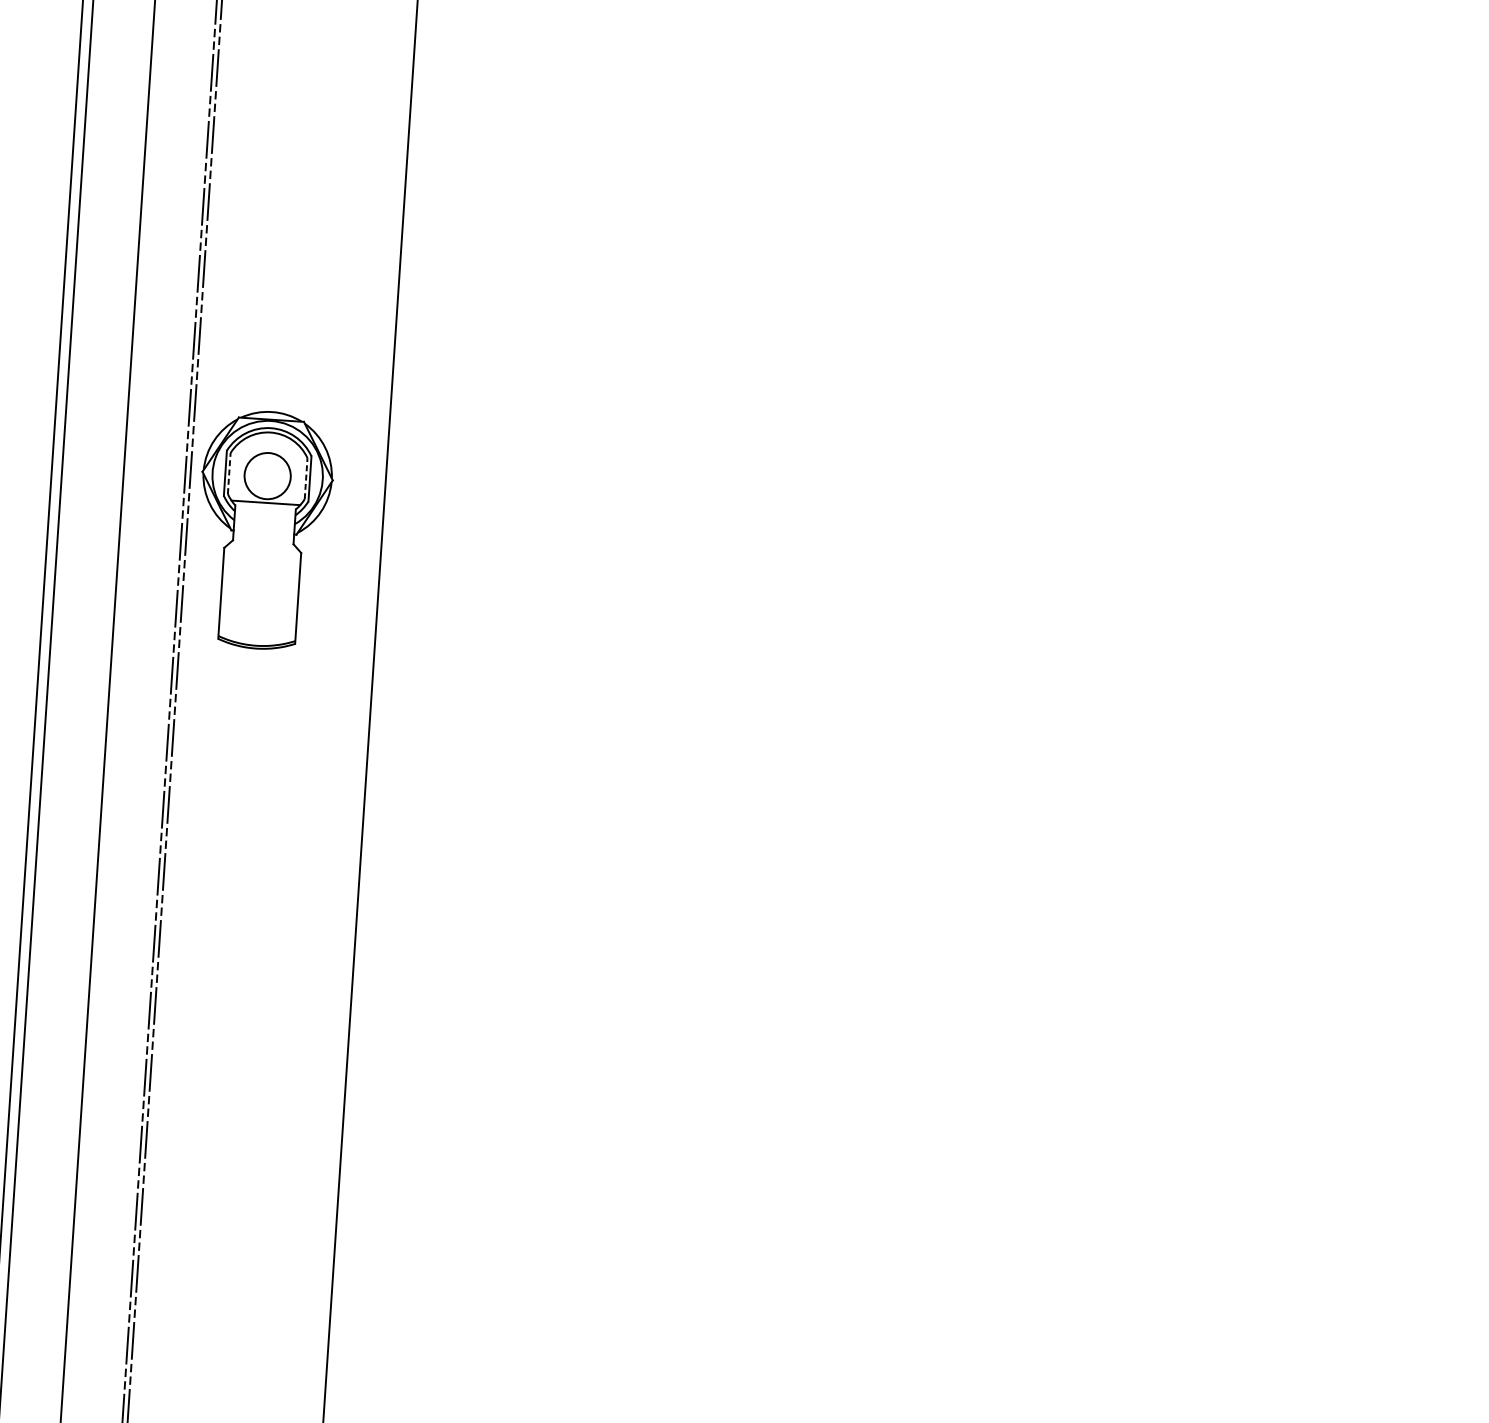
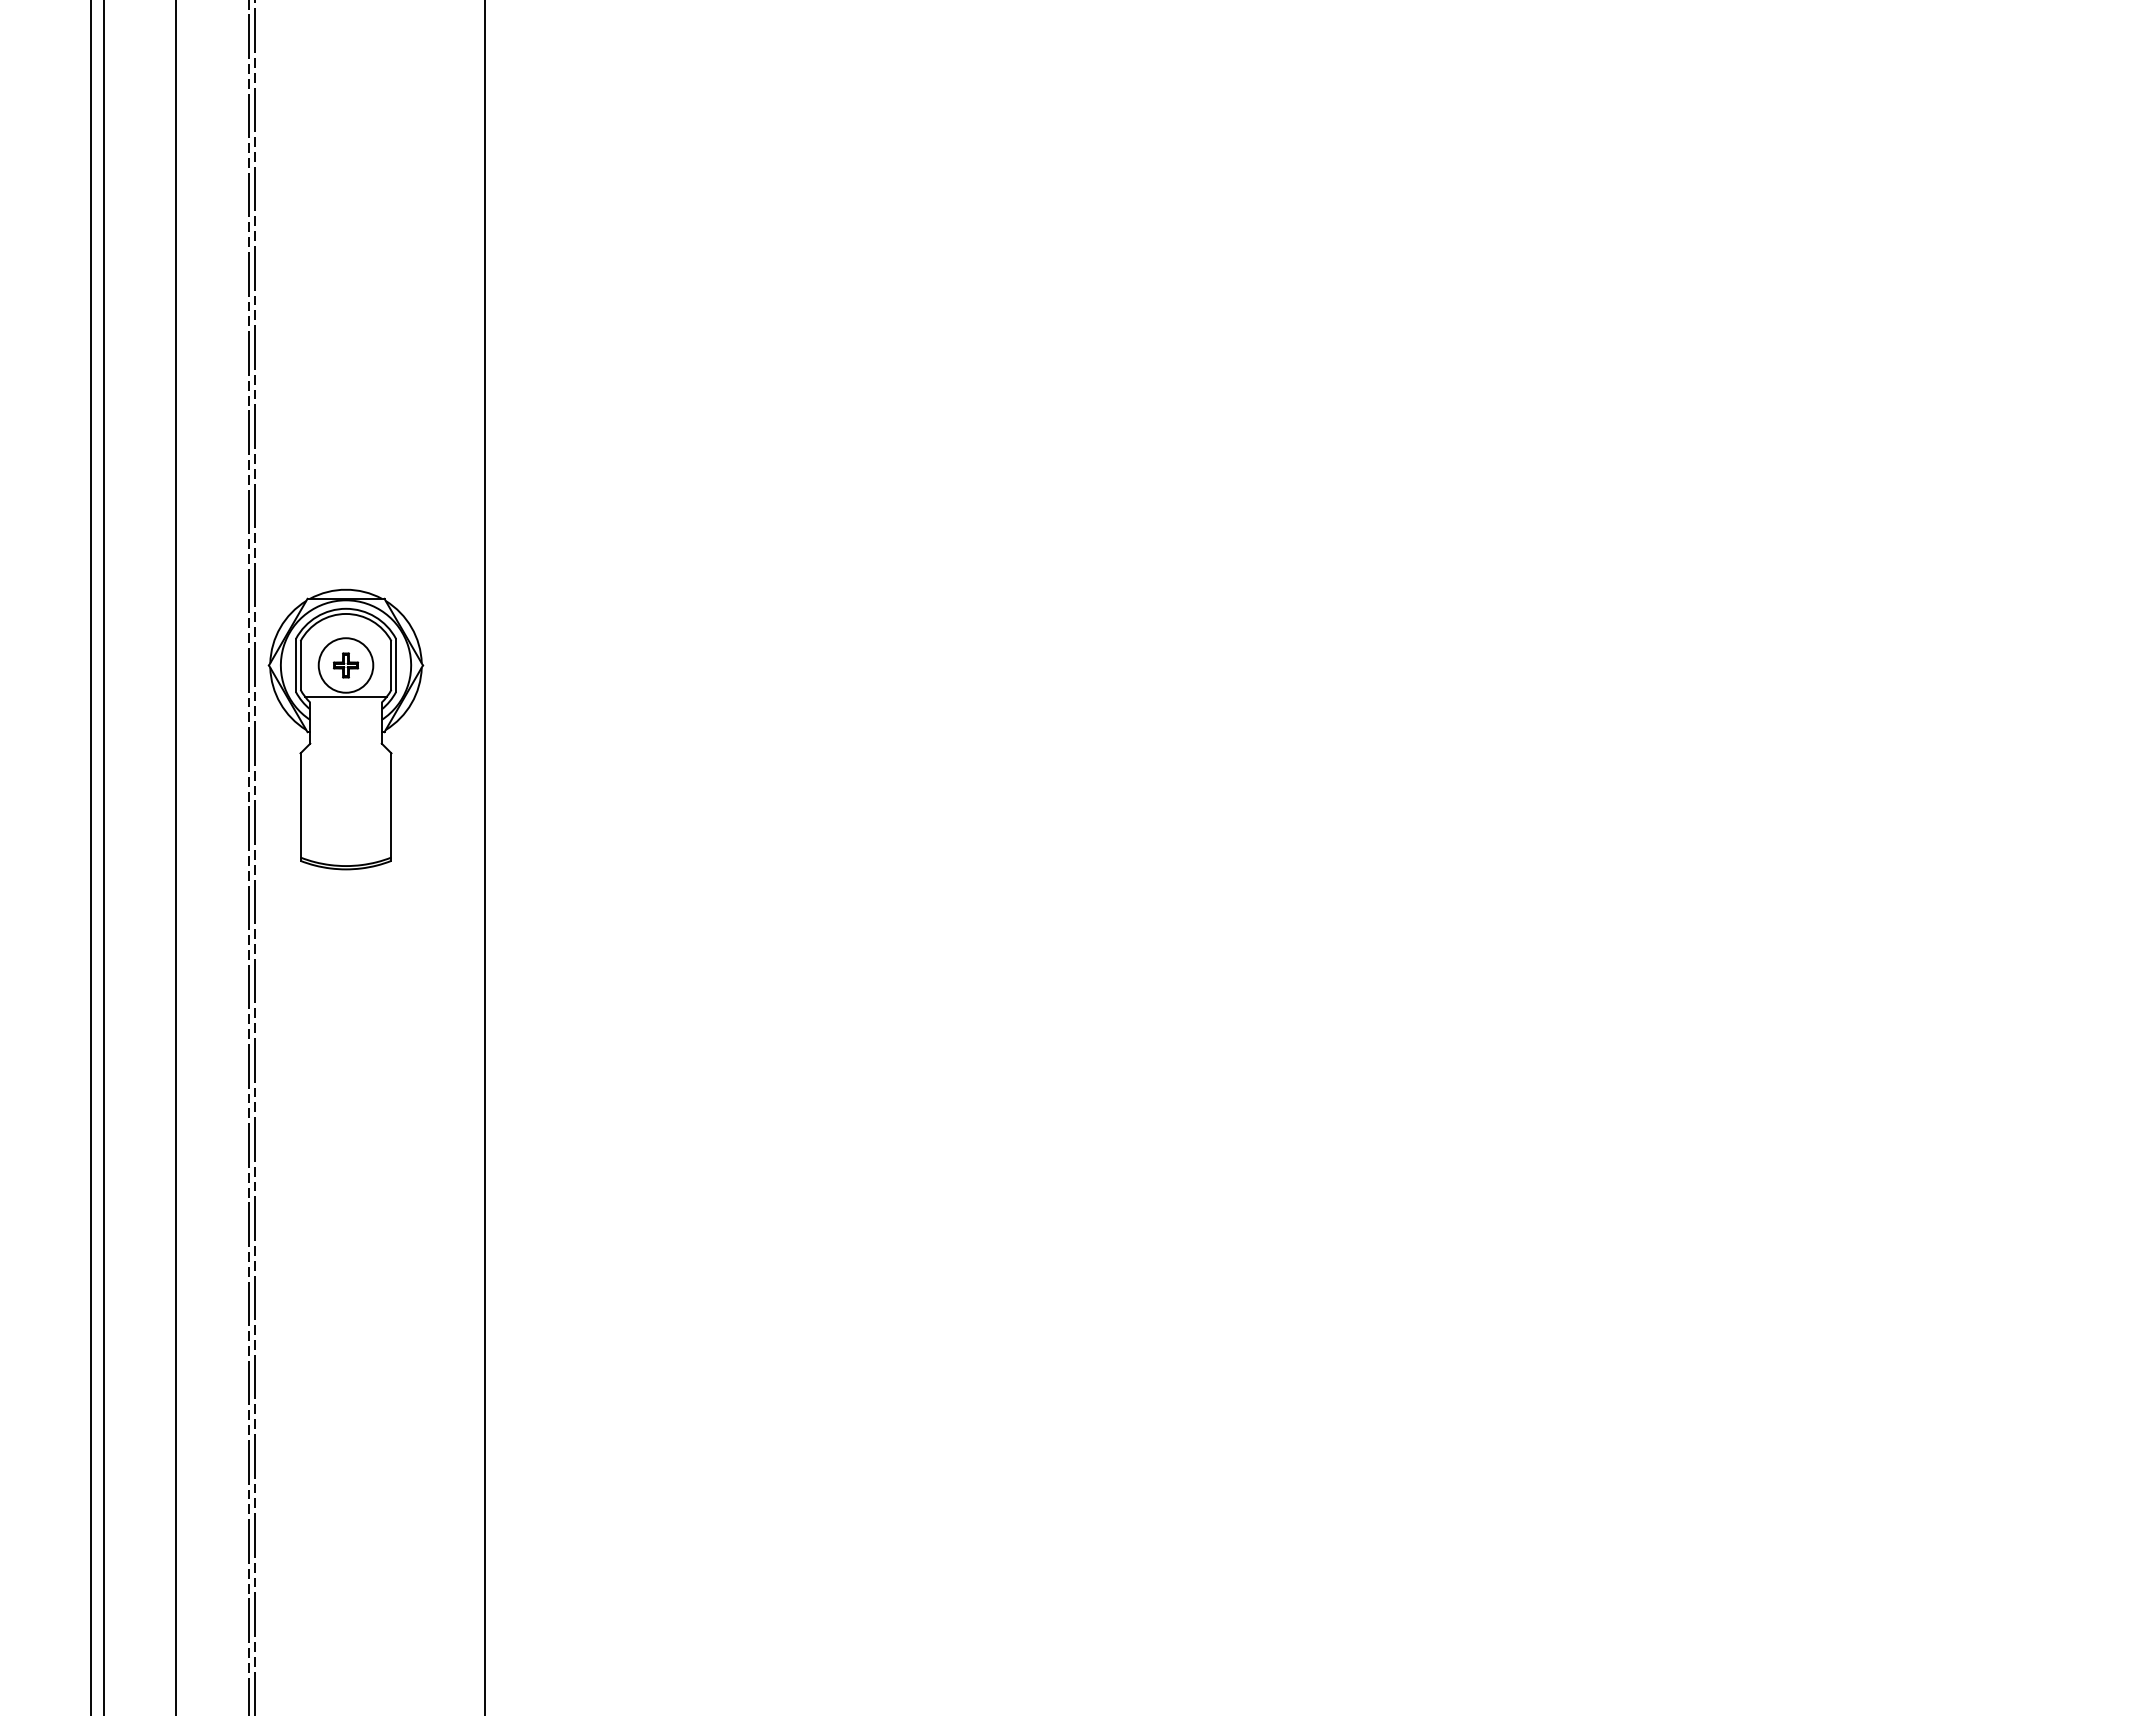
line: (229, 472) -> (300, 664), dashed -> solid
part: (268, 476) -> (346, 665), added
line: (306, 477) -> (391, 664), dashed -> solid

